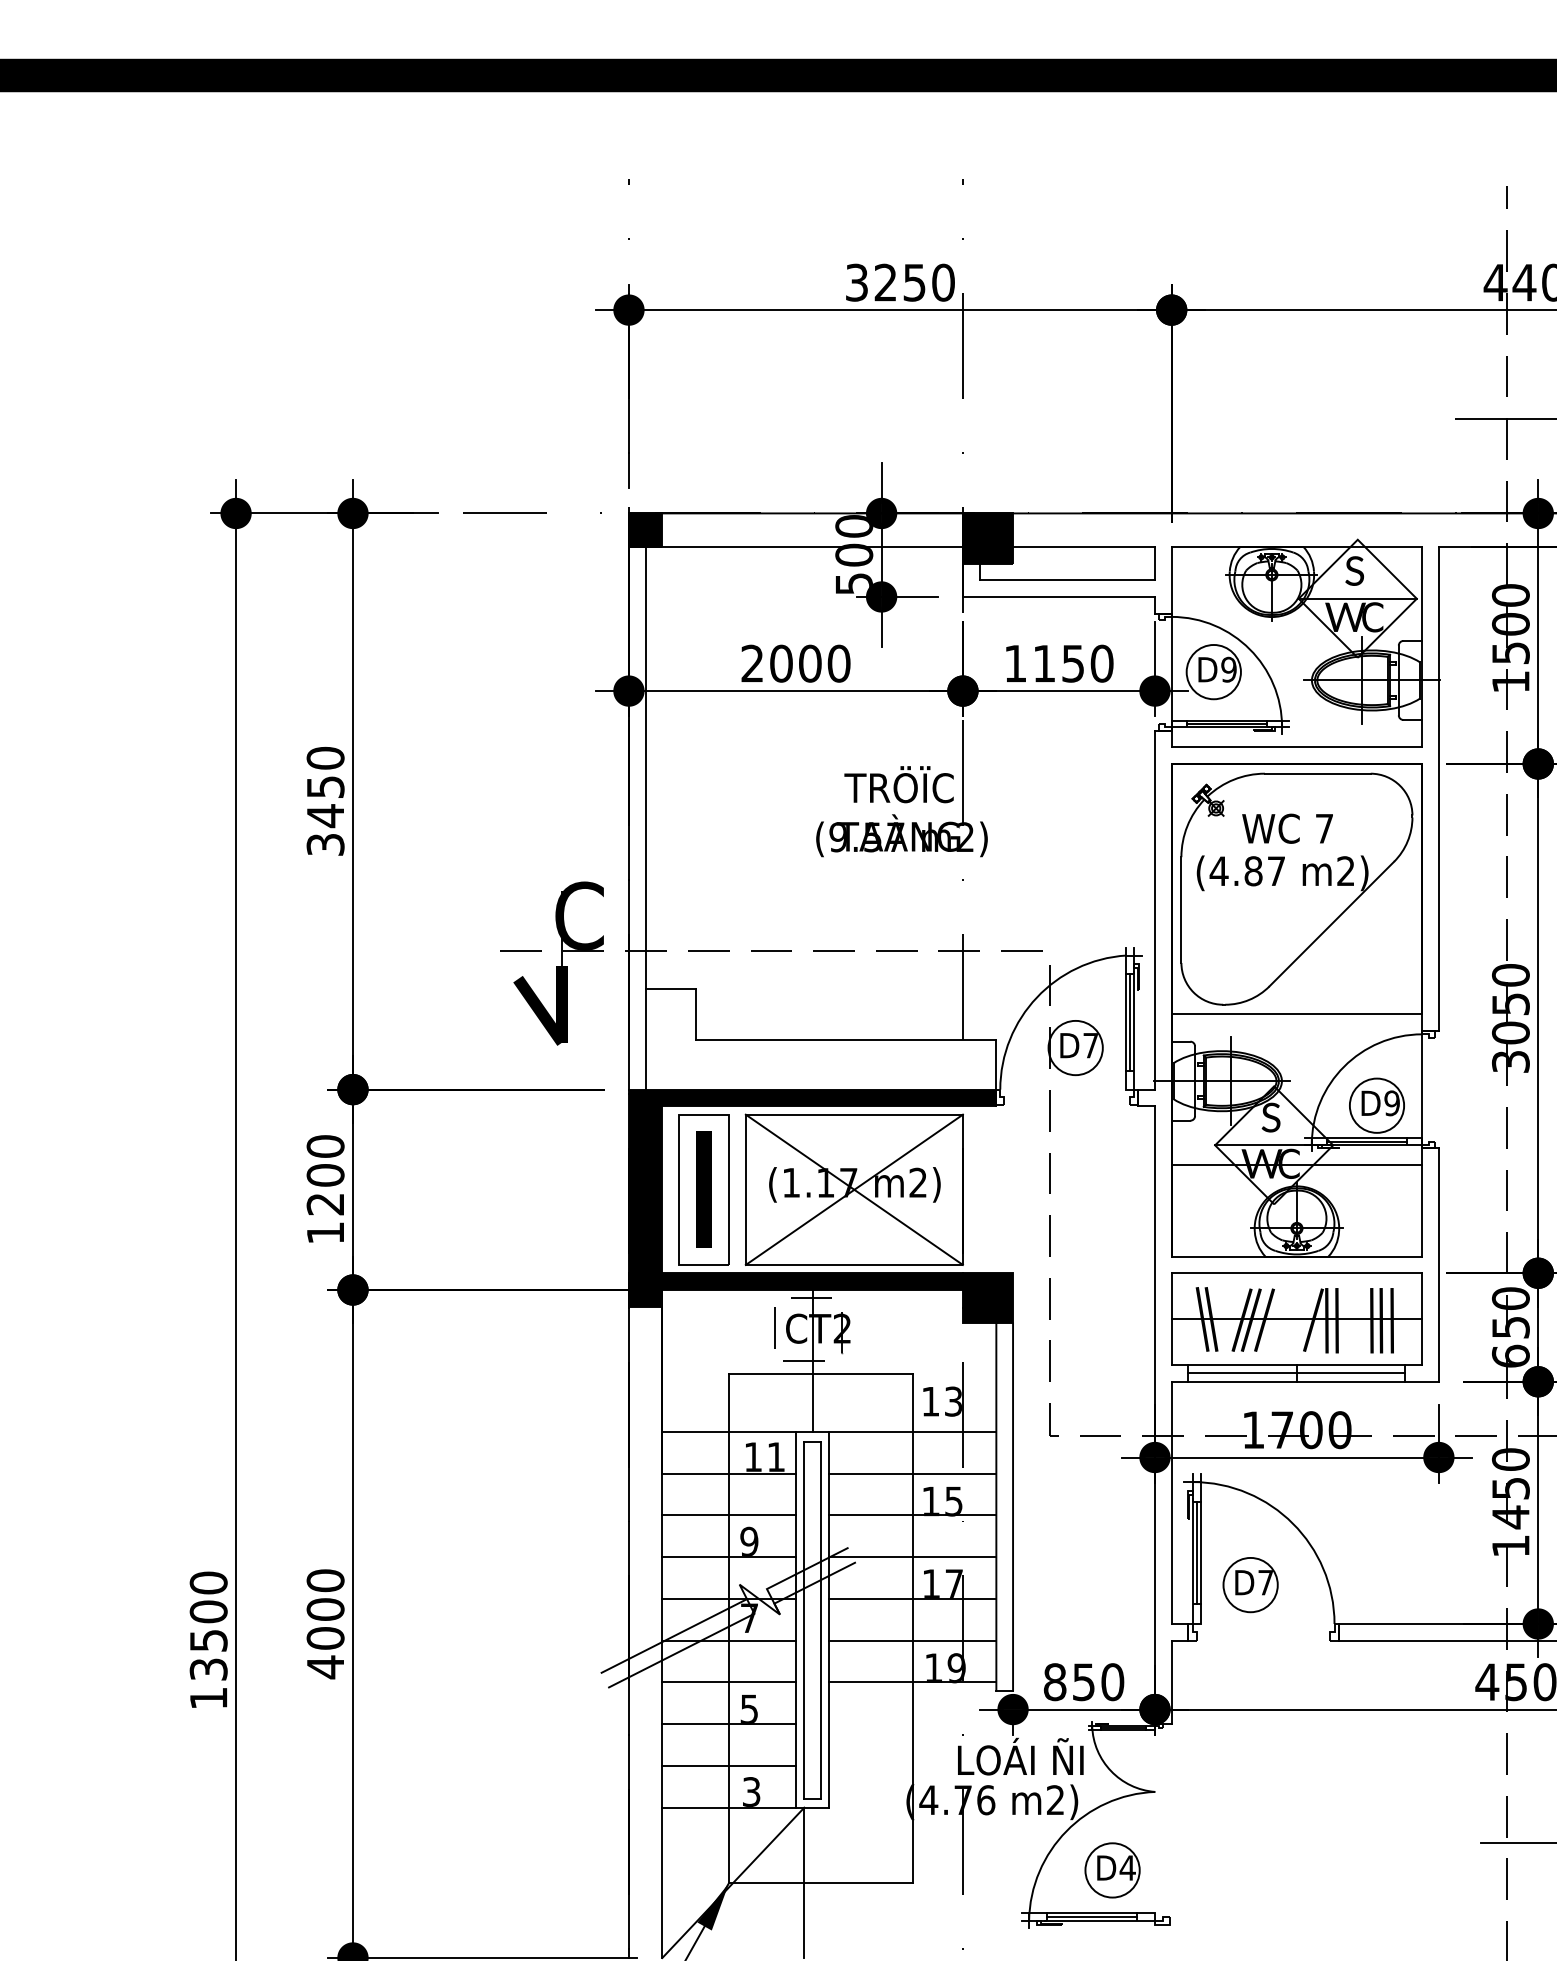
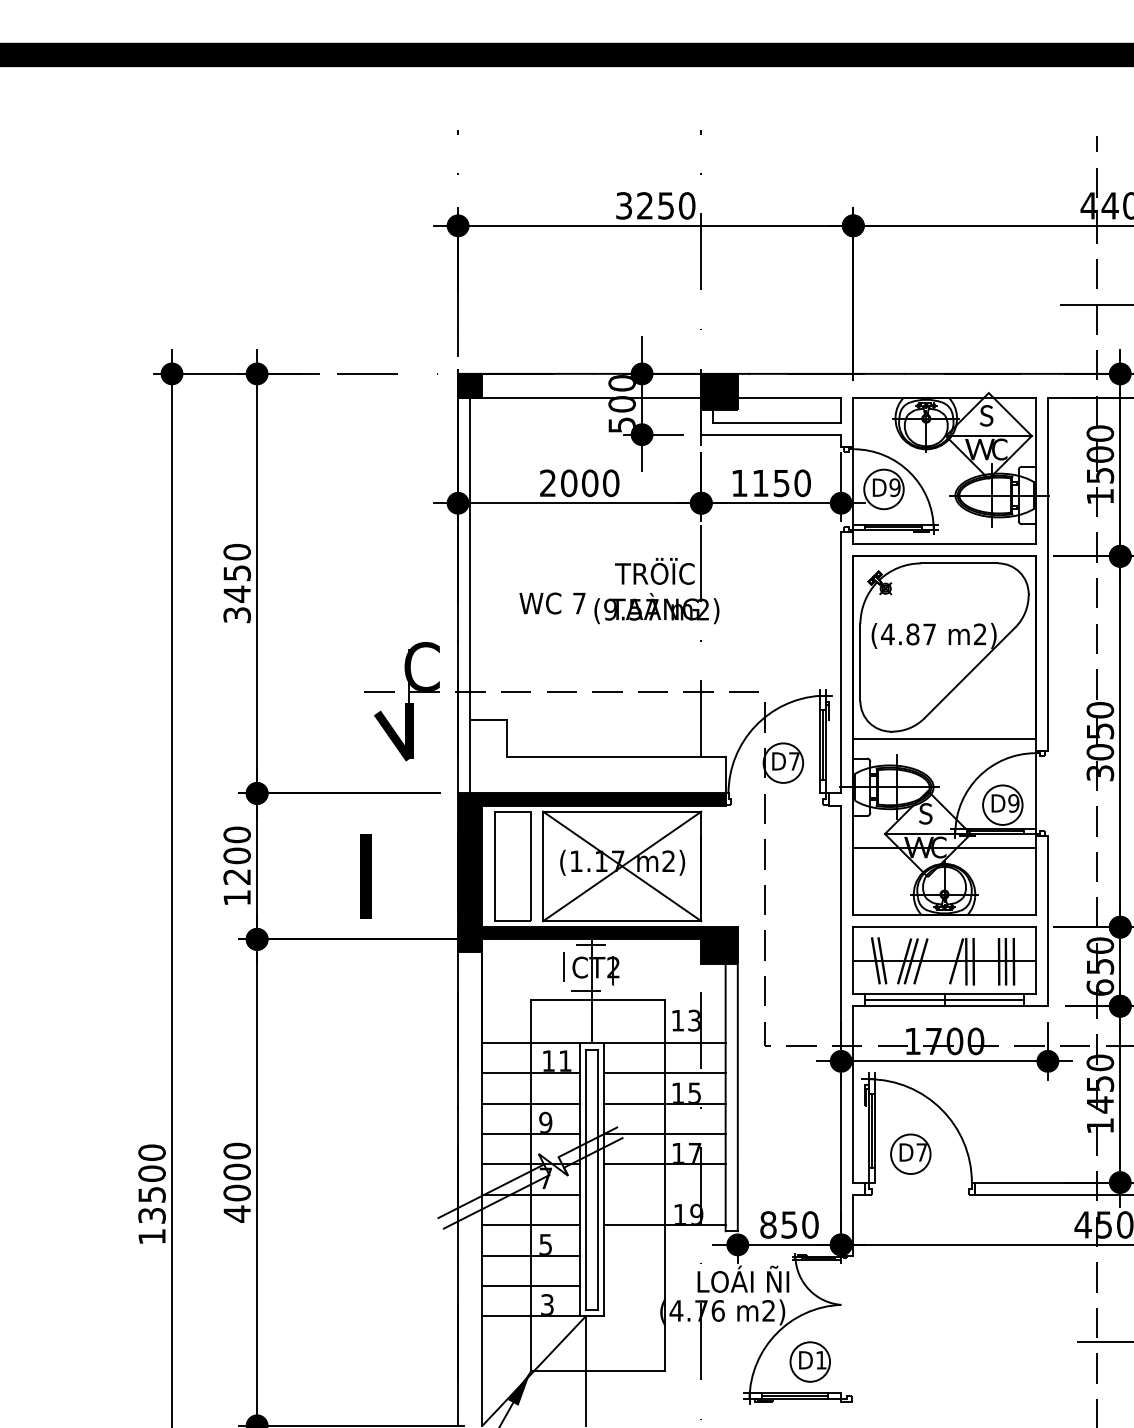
text: (1287, 828) -> (552, 603), moved
line: (703, 1189) -> (365, 876), moved
line: (912, 1640) -> (664, 1194), removed
text: (1127, 1867) -> (821, 1359), D4 -> D1

